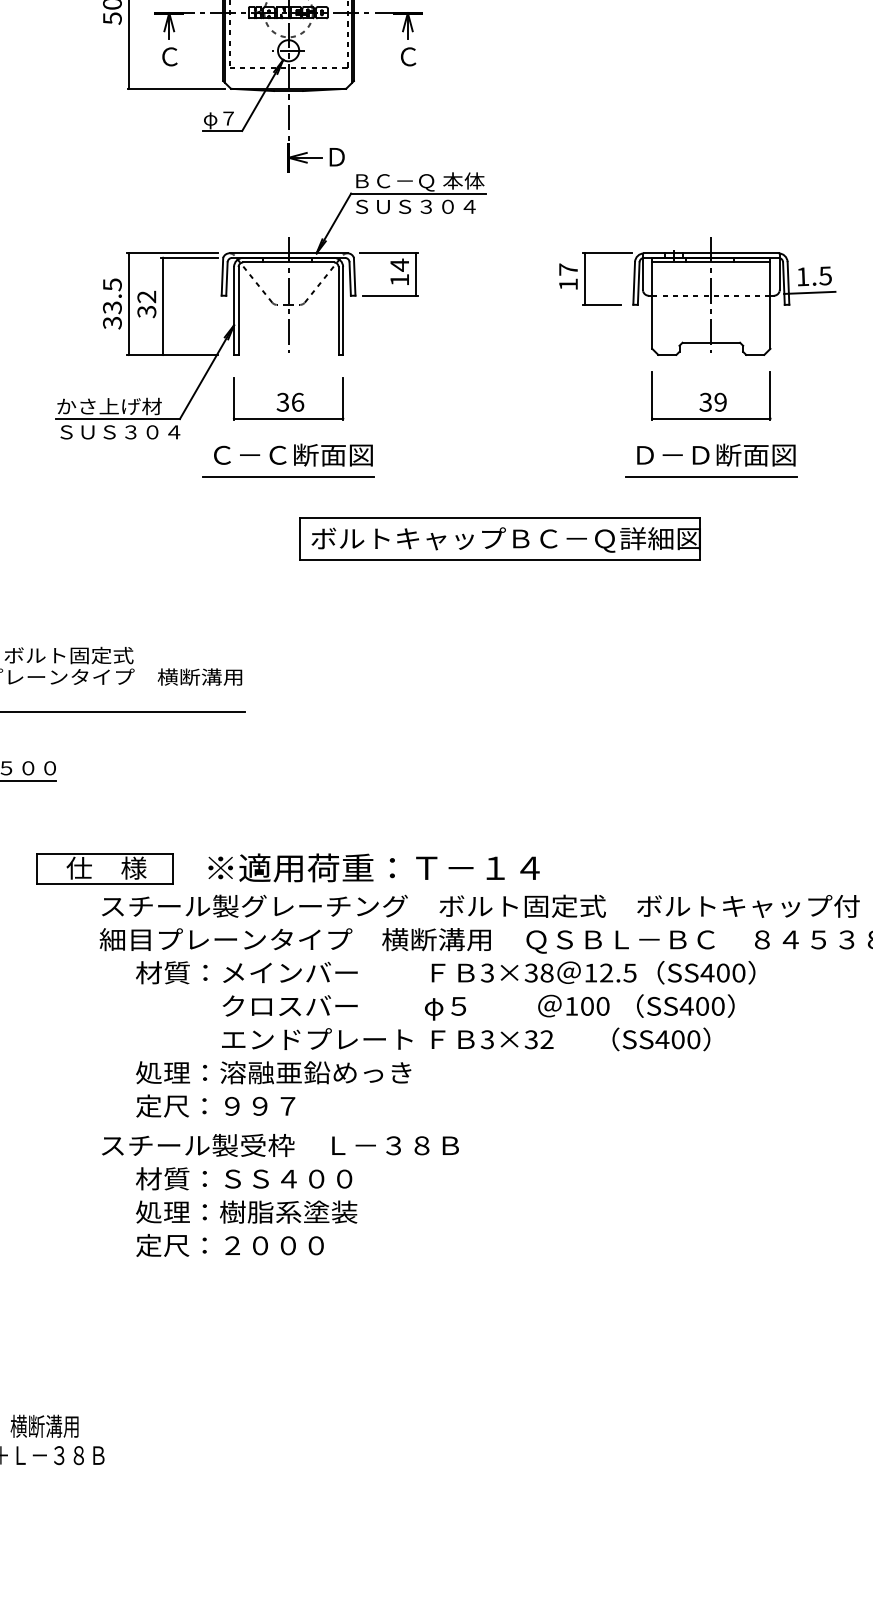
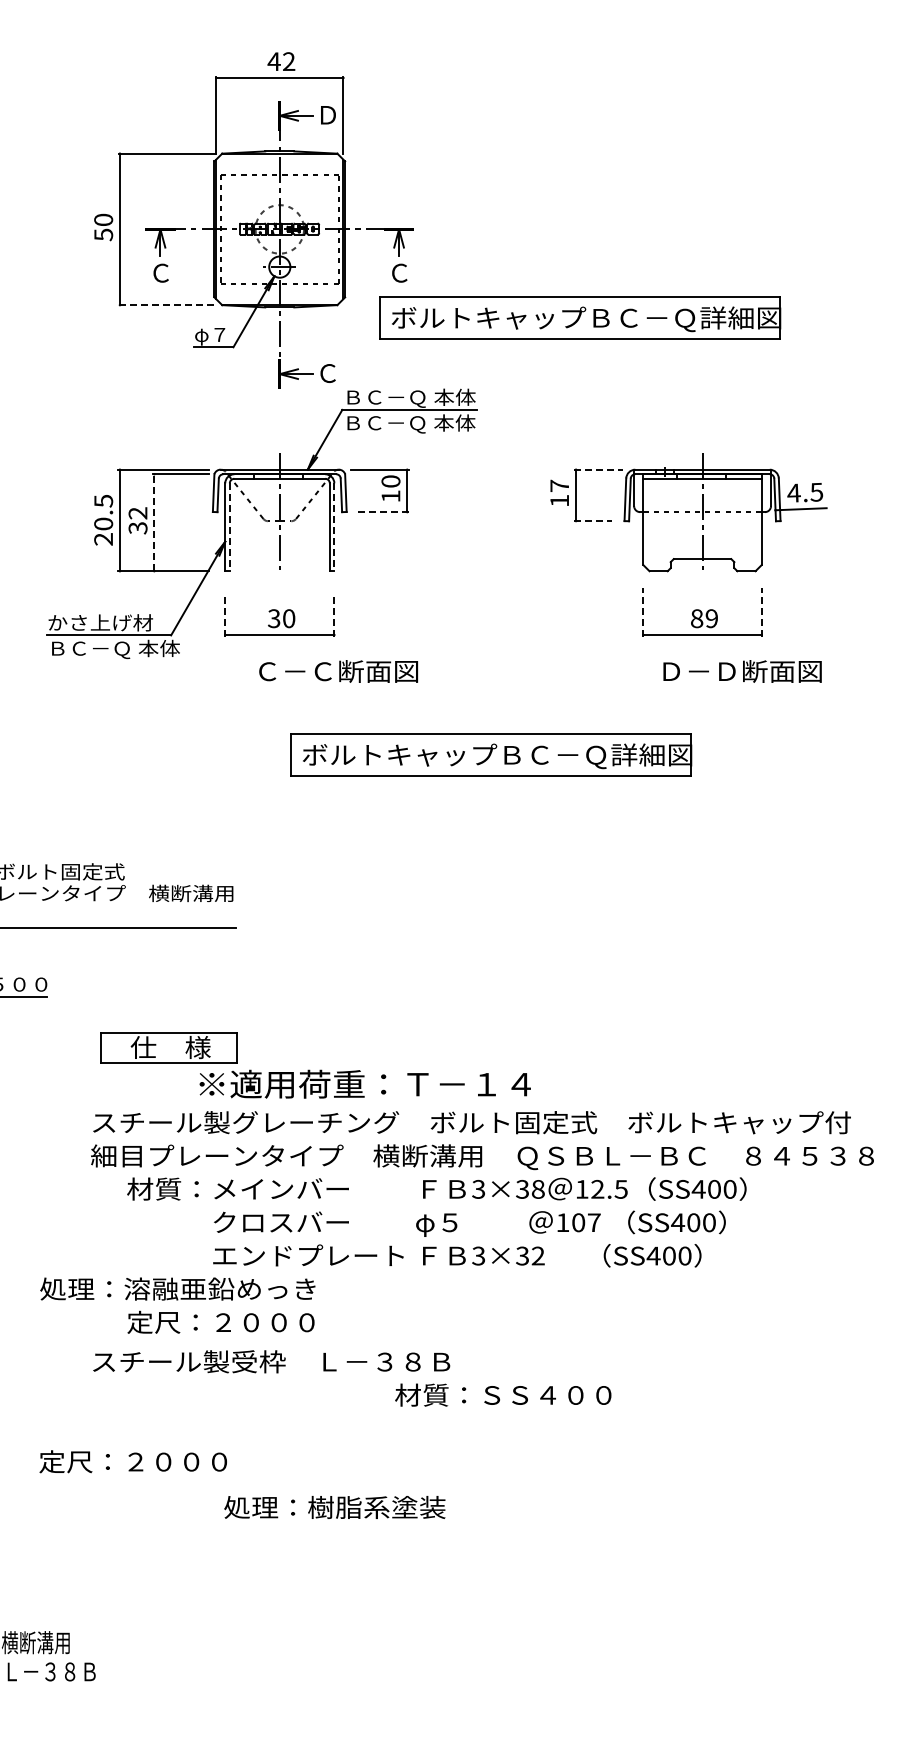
line: (176, 89) -> (167, 305), solid -> dashed
part: (589, 101) -> (580, 317), added
text: (336, 157) -> (327, 373), Ｄ -> Ｃ
text: (420, 207) -> (411, 423), ＳＵＳ３０４ -> ＢＣ－Ｑ 本体
line: (608, 253) -> (599, 469), solid -> dashed
text: (399, 265) -> (390, 481), 14 -> 10
text: (802, 276) -> (793, 492), 1.5 -> 4.5
line: (390, 296) -> (381, 512), solid -> dashed
line: (602, 305) -> (593, 521), solid -> dashed
line: (163, 306) -> (154, 522), solid -> dashed
line: (238, 311) -> (229, 527), solid -> dashed
line: (343, 311) -> (334, 527), solid -> dashed
text: (112, 315) -> (103, 531), 33.5 -> 20.5
line: (652, 395) -> (643, 611), solid -> dashed
line: (770, 395) -> (761, 611), solid -> dashed
line: (234, 398) -> (225, 614), solid -> dashed
line: (343, 398) -> (334, 614), solid -> dashed
text: (298, 402) -> (289, 618), 36 -> 30
text: (705, 402) -> (696, 618), 39 -> 89
text: (124, 433) -> (115, 649), ＳＵＳ３０４ -> ＢＣ－Ｑ 本体
text: (293, 455) -> (338, 671), moved
text: (716, 455) -> (742, 671), moved
line: (288, 477) -> (279, 693), removed
line: (711, 477) -> (702, 693), removed
part: (104, 868) -> (168, 1047), moved
text: (603, 1006) -> (594, 1222), 100 -> 107
text: (273, 1072) -> (177, 1288), moved
text: (274, 1106) -> (265, 1322), 定尺：９９７ -> 定尺：２０００
text: (244, 1178) -> (503, 1394), moved
text: (246, 1212) -> (334, 1507), moved
text: (229, 1245) -> (132, 1461), moved

